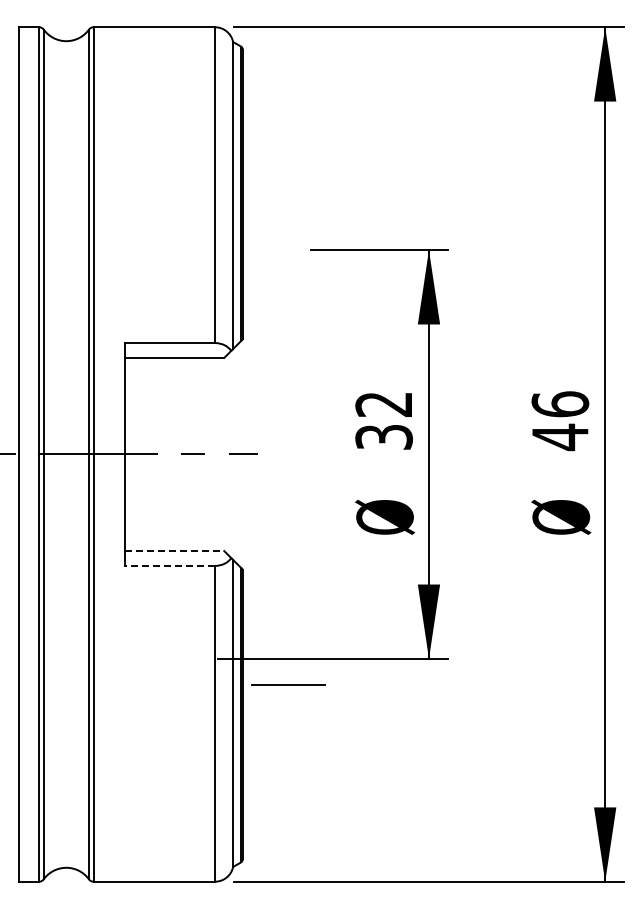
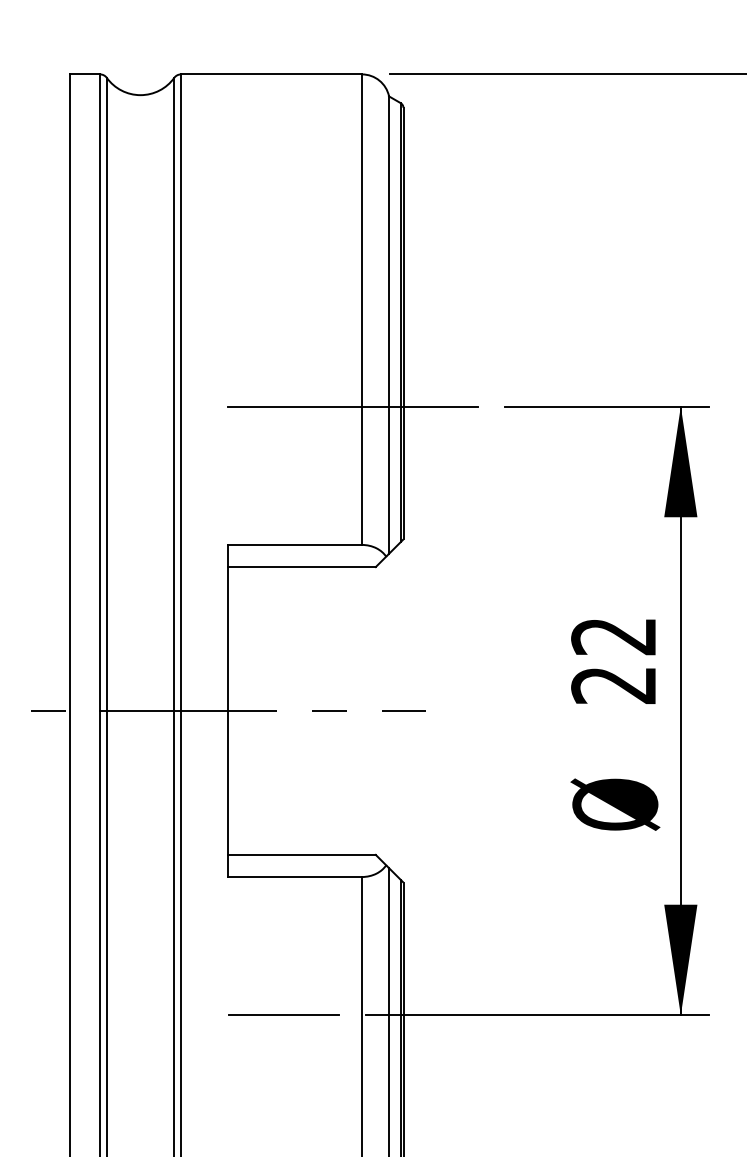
line: (208, 250) -> (352, 407), added
text: (383, 437) -> (613, 685), 32 -> 22
line: (174, 551) -> (301, 855), dashed -> solid
line: (169, 565) -> (294, 876), dashed -> solid
line: (288, 684) -> (283, 1014), moved

